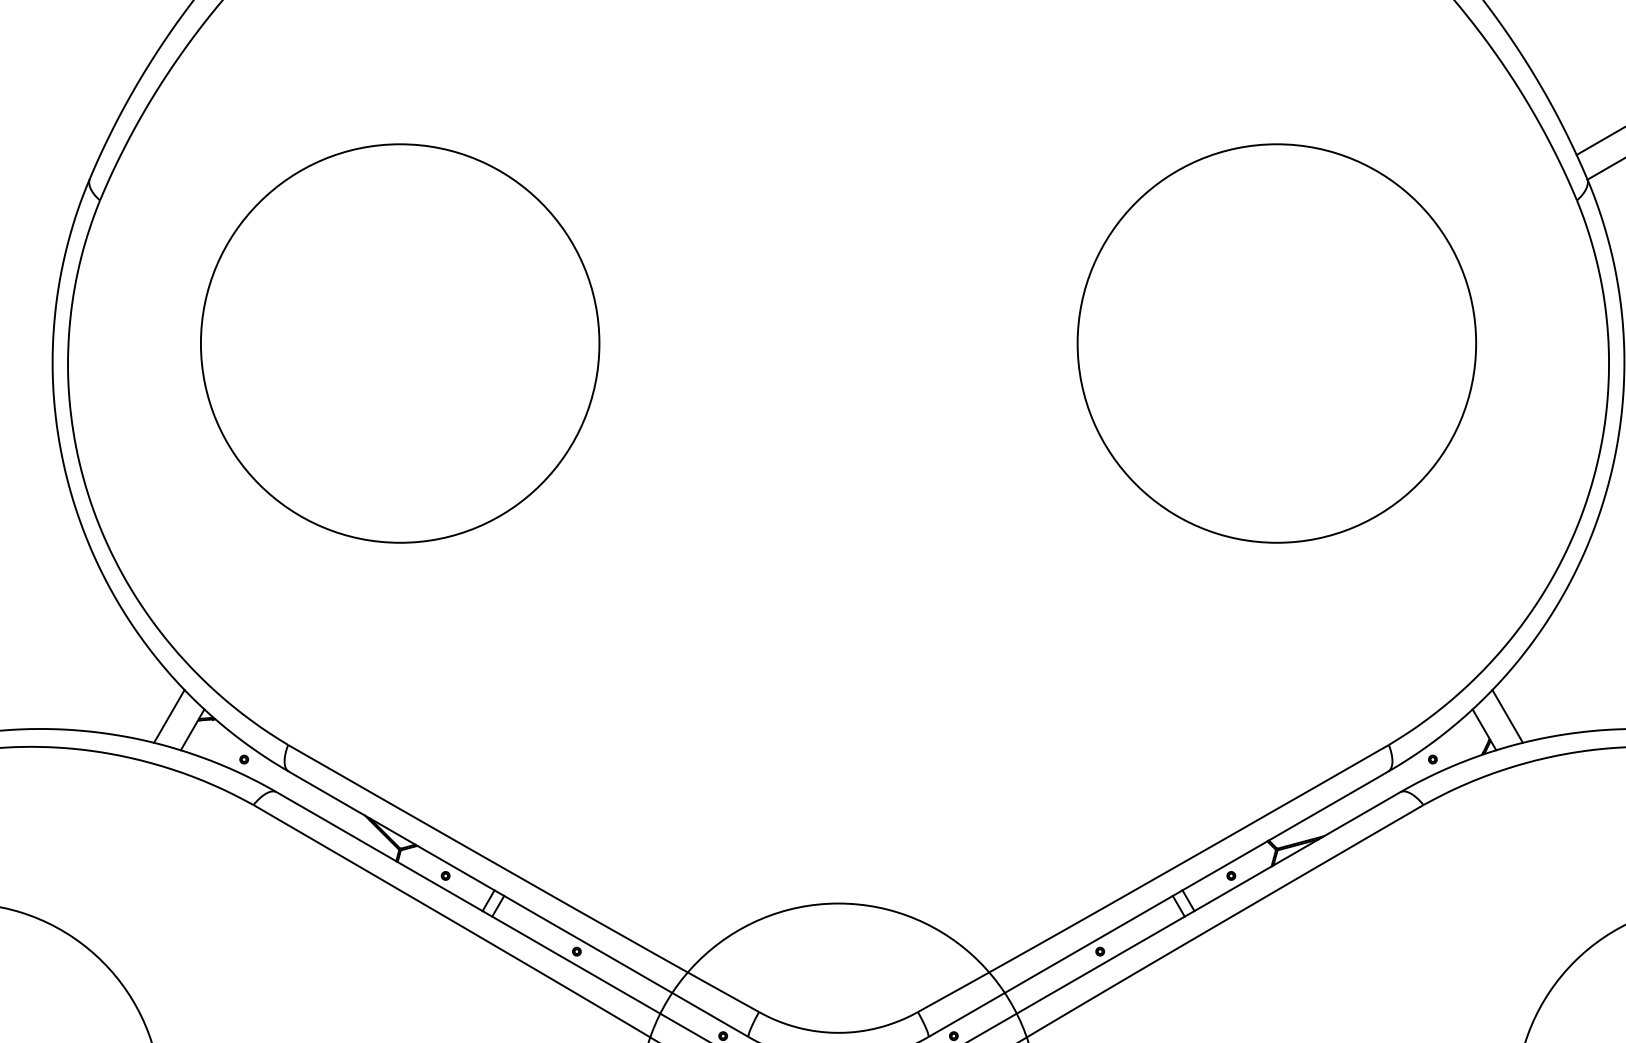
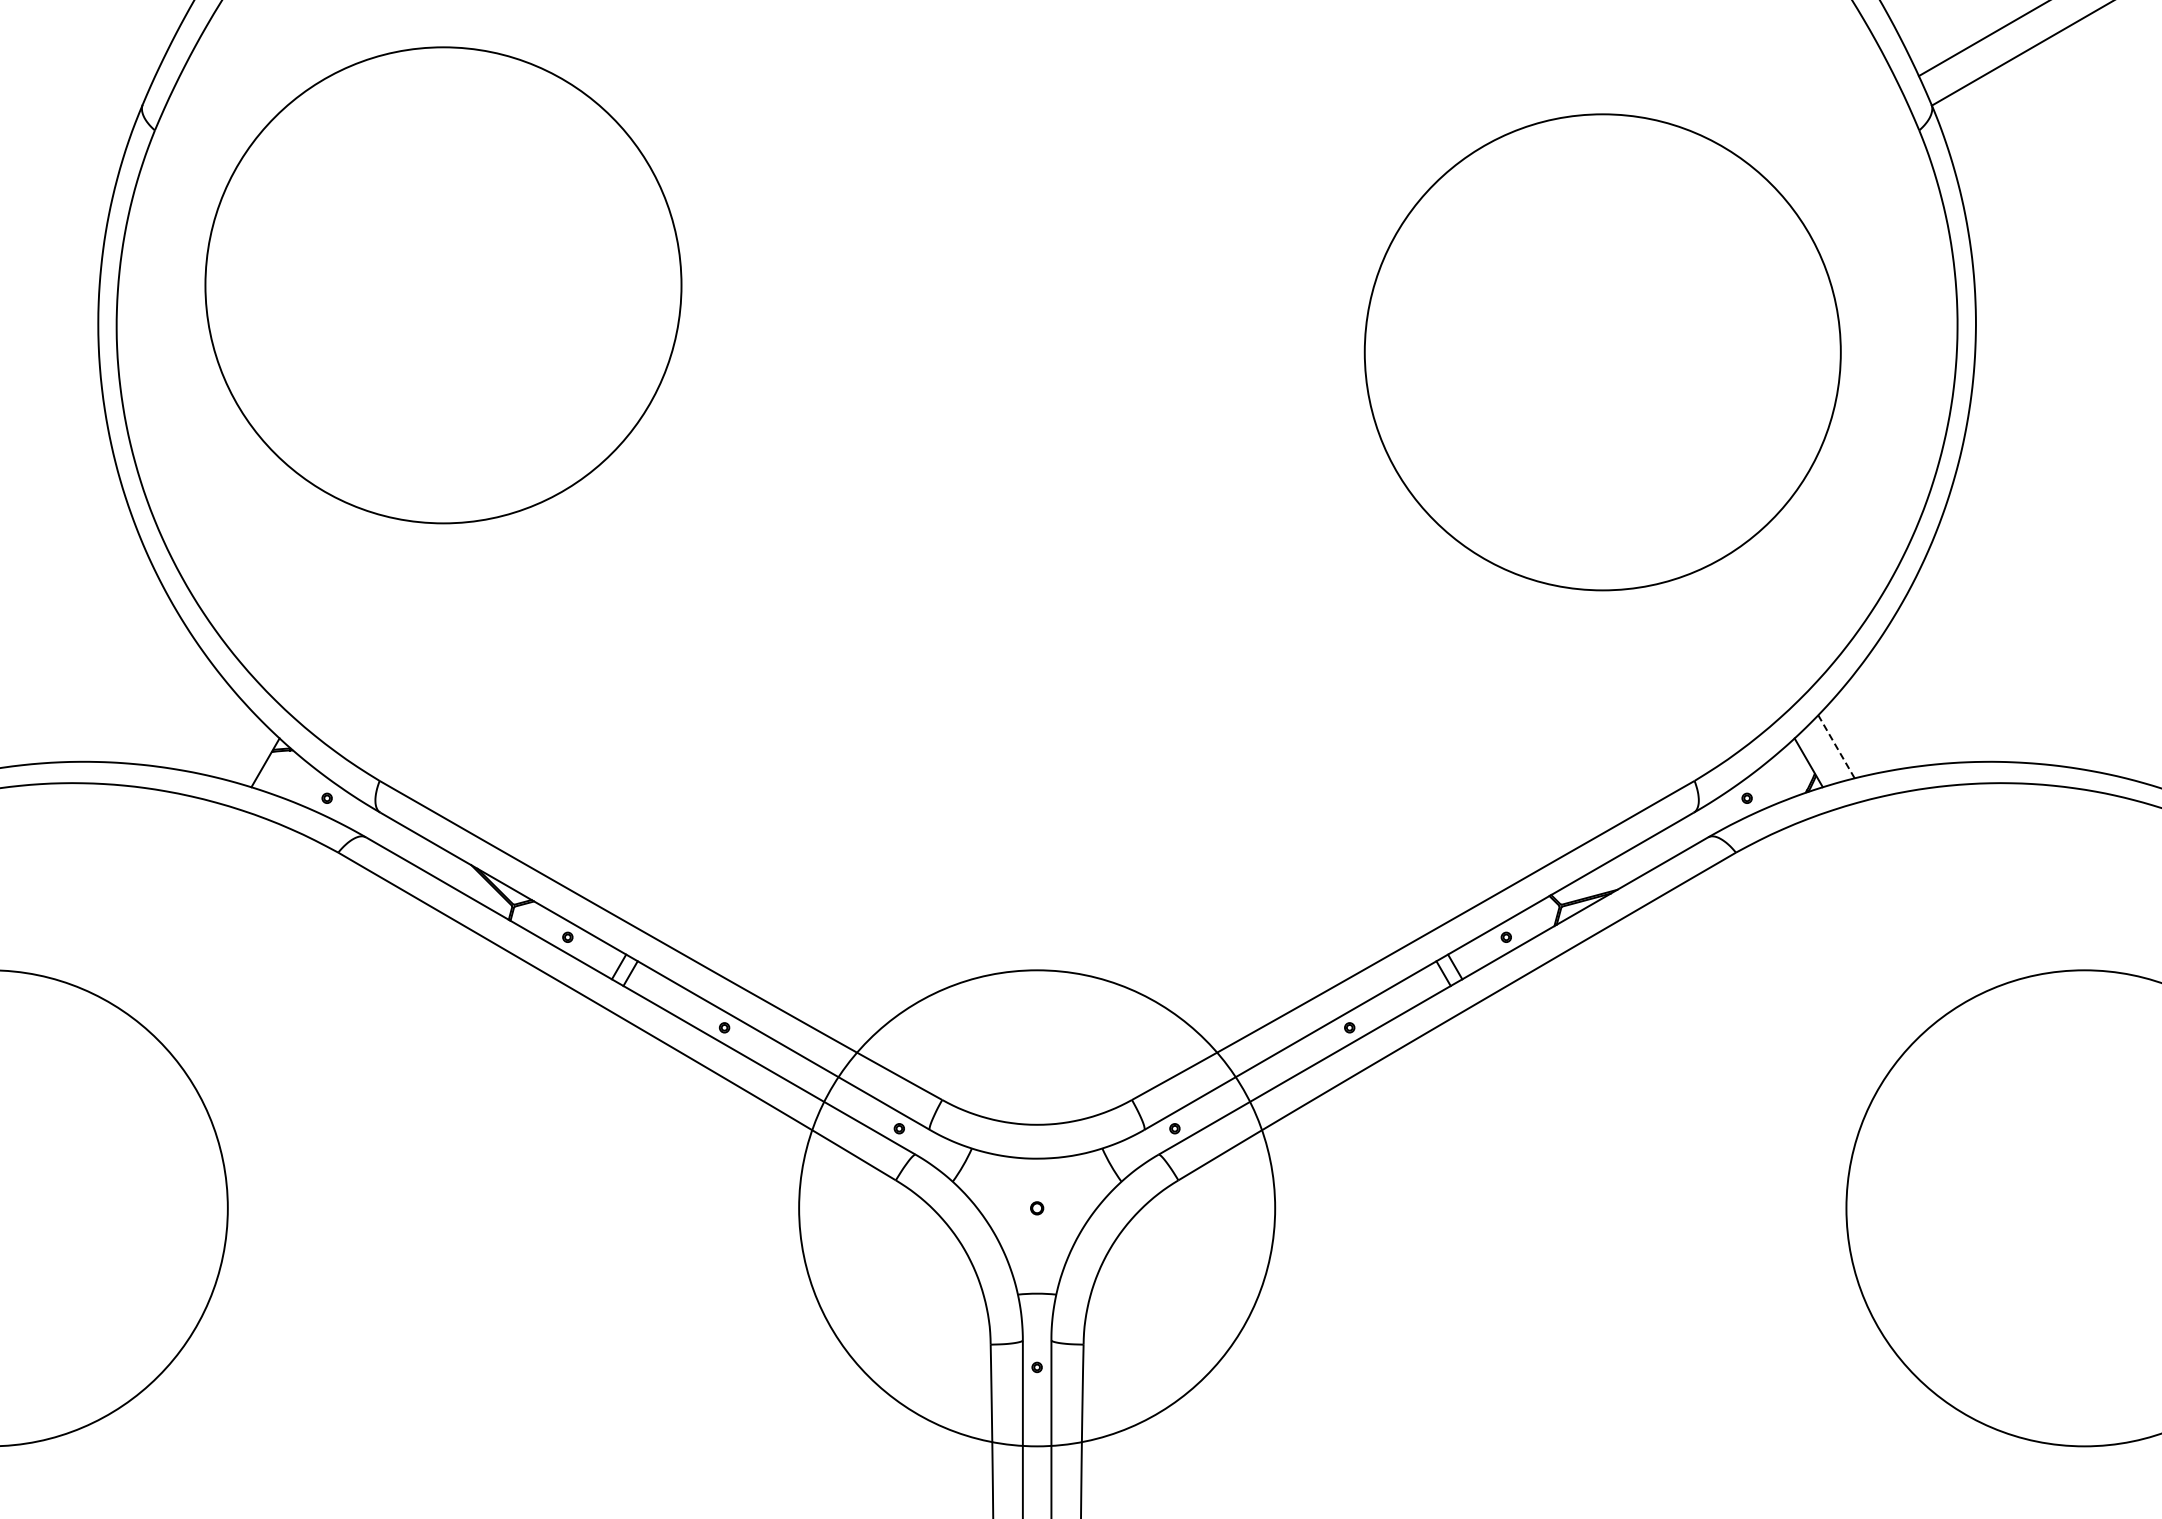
circle: (400, 343) -> (443, 285), moved
circle: (1276, 343) -> (1602, 352), moved
line: (169, 716) -> (237, 746), removed
line: (1507, 716) -> (1836, 746), solid -> dashed

